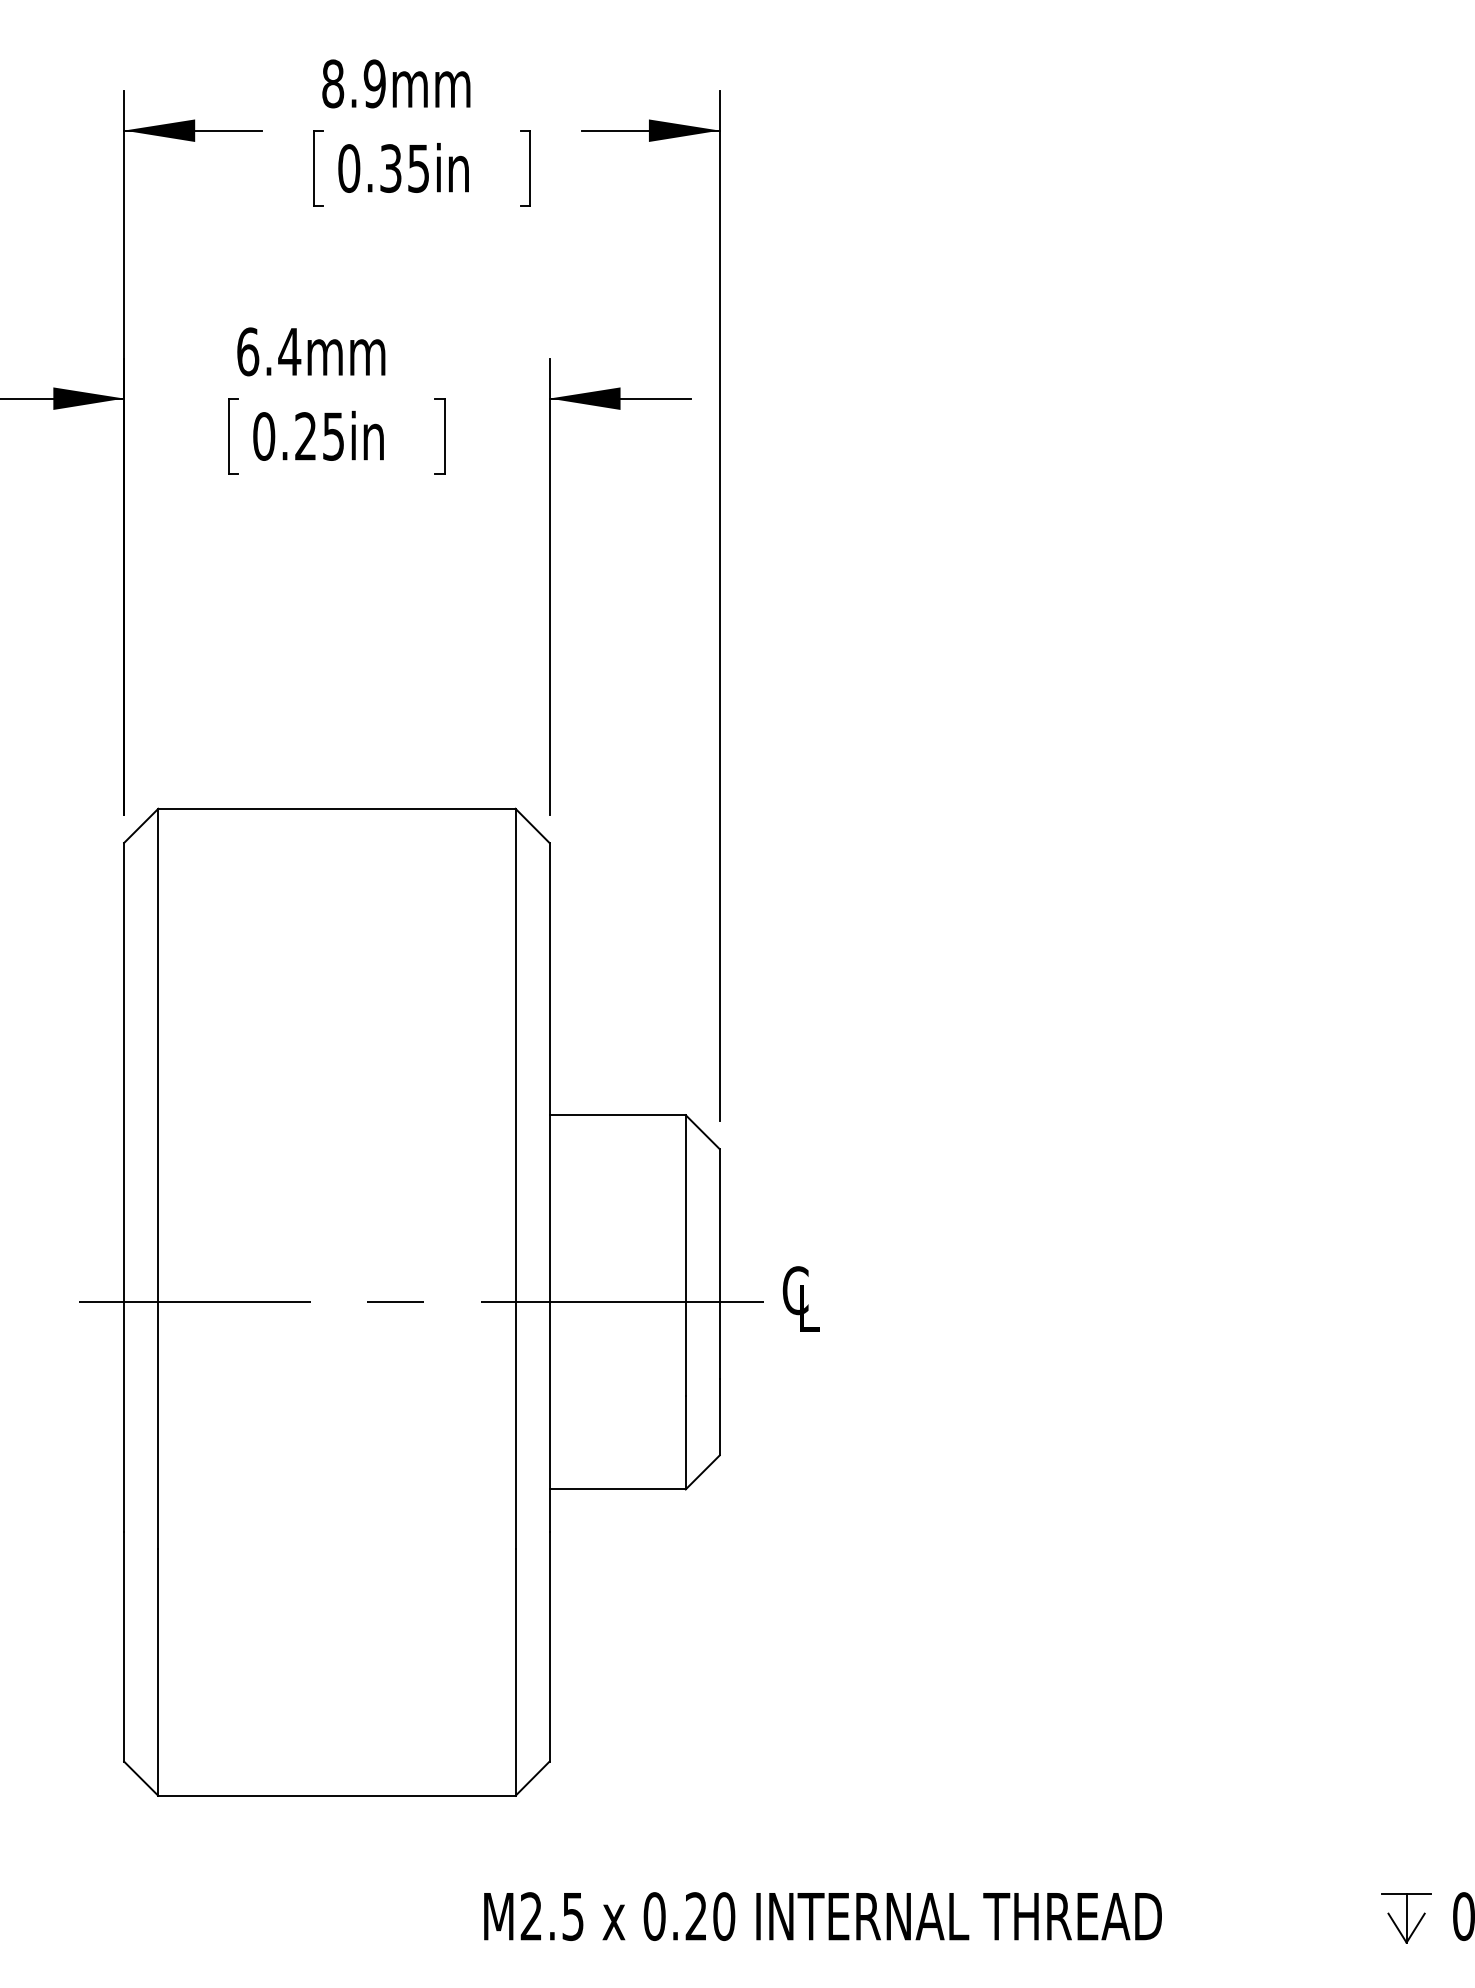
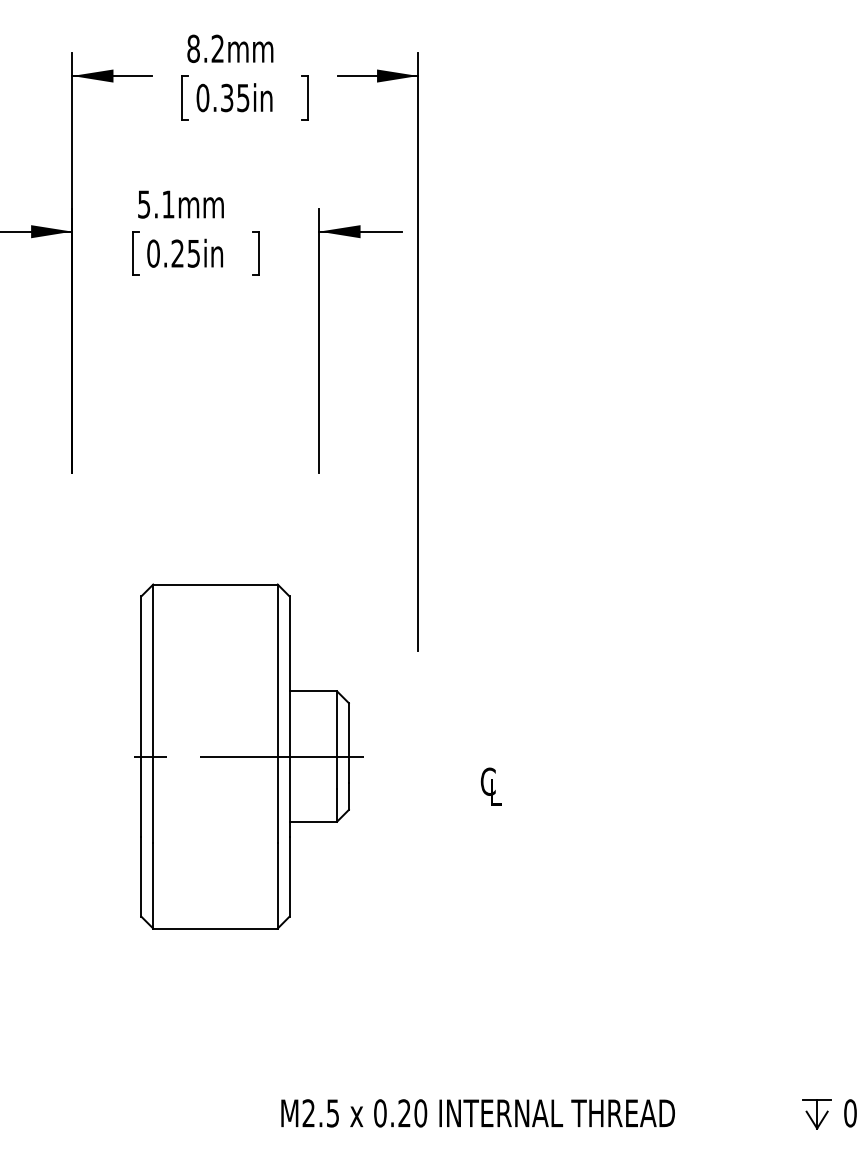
text: (374, 83) -> (217, 48), 8.9mm -> 8.2mm
text: (269, 351) -> (156, 204), 6.4mm -> 5.1mm
text: (799, 1298) -> (490, 786), moved
part: (420, 1302) -> (244, 756), size x0.6

